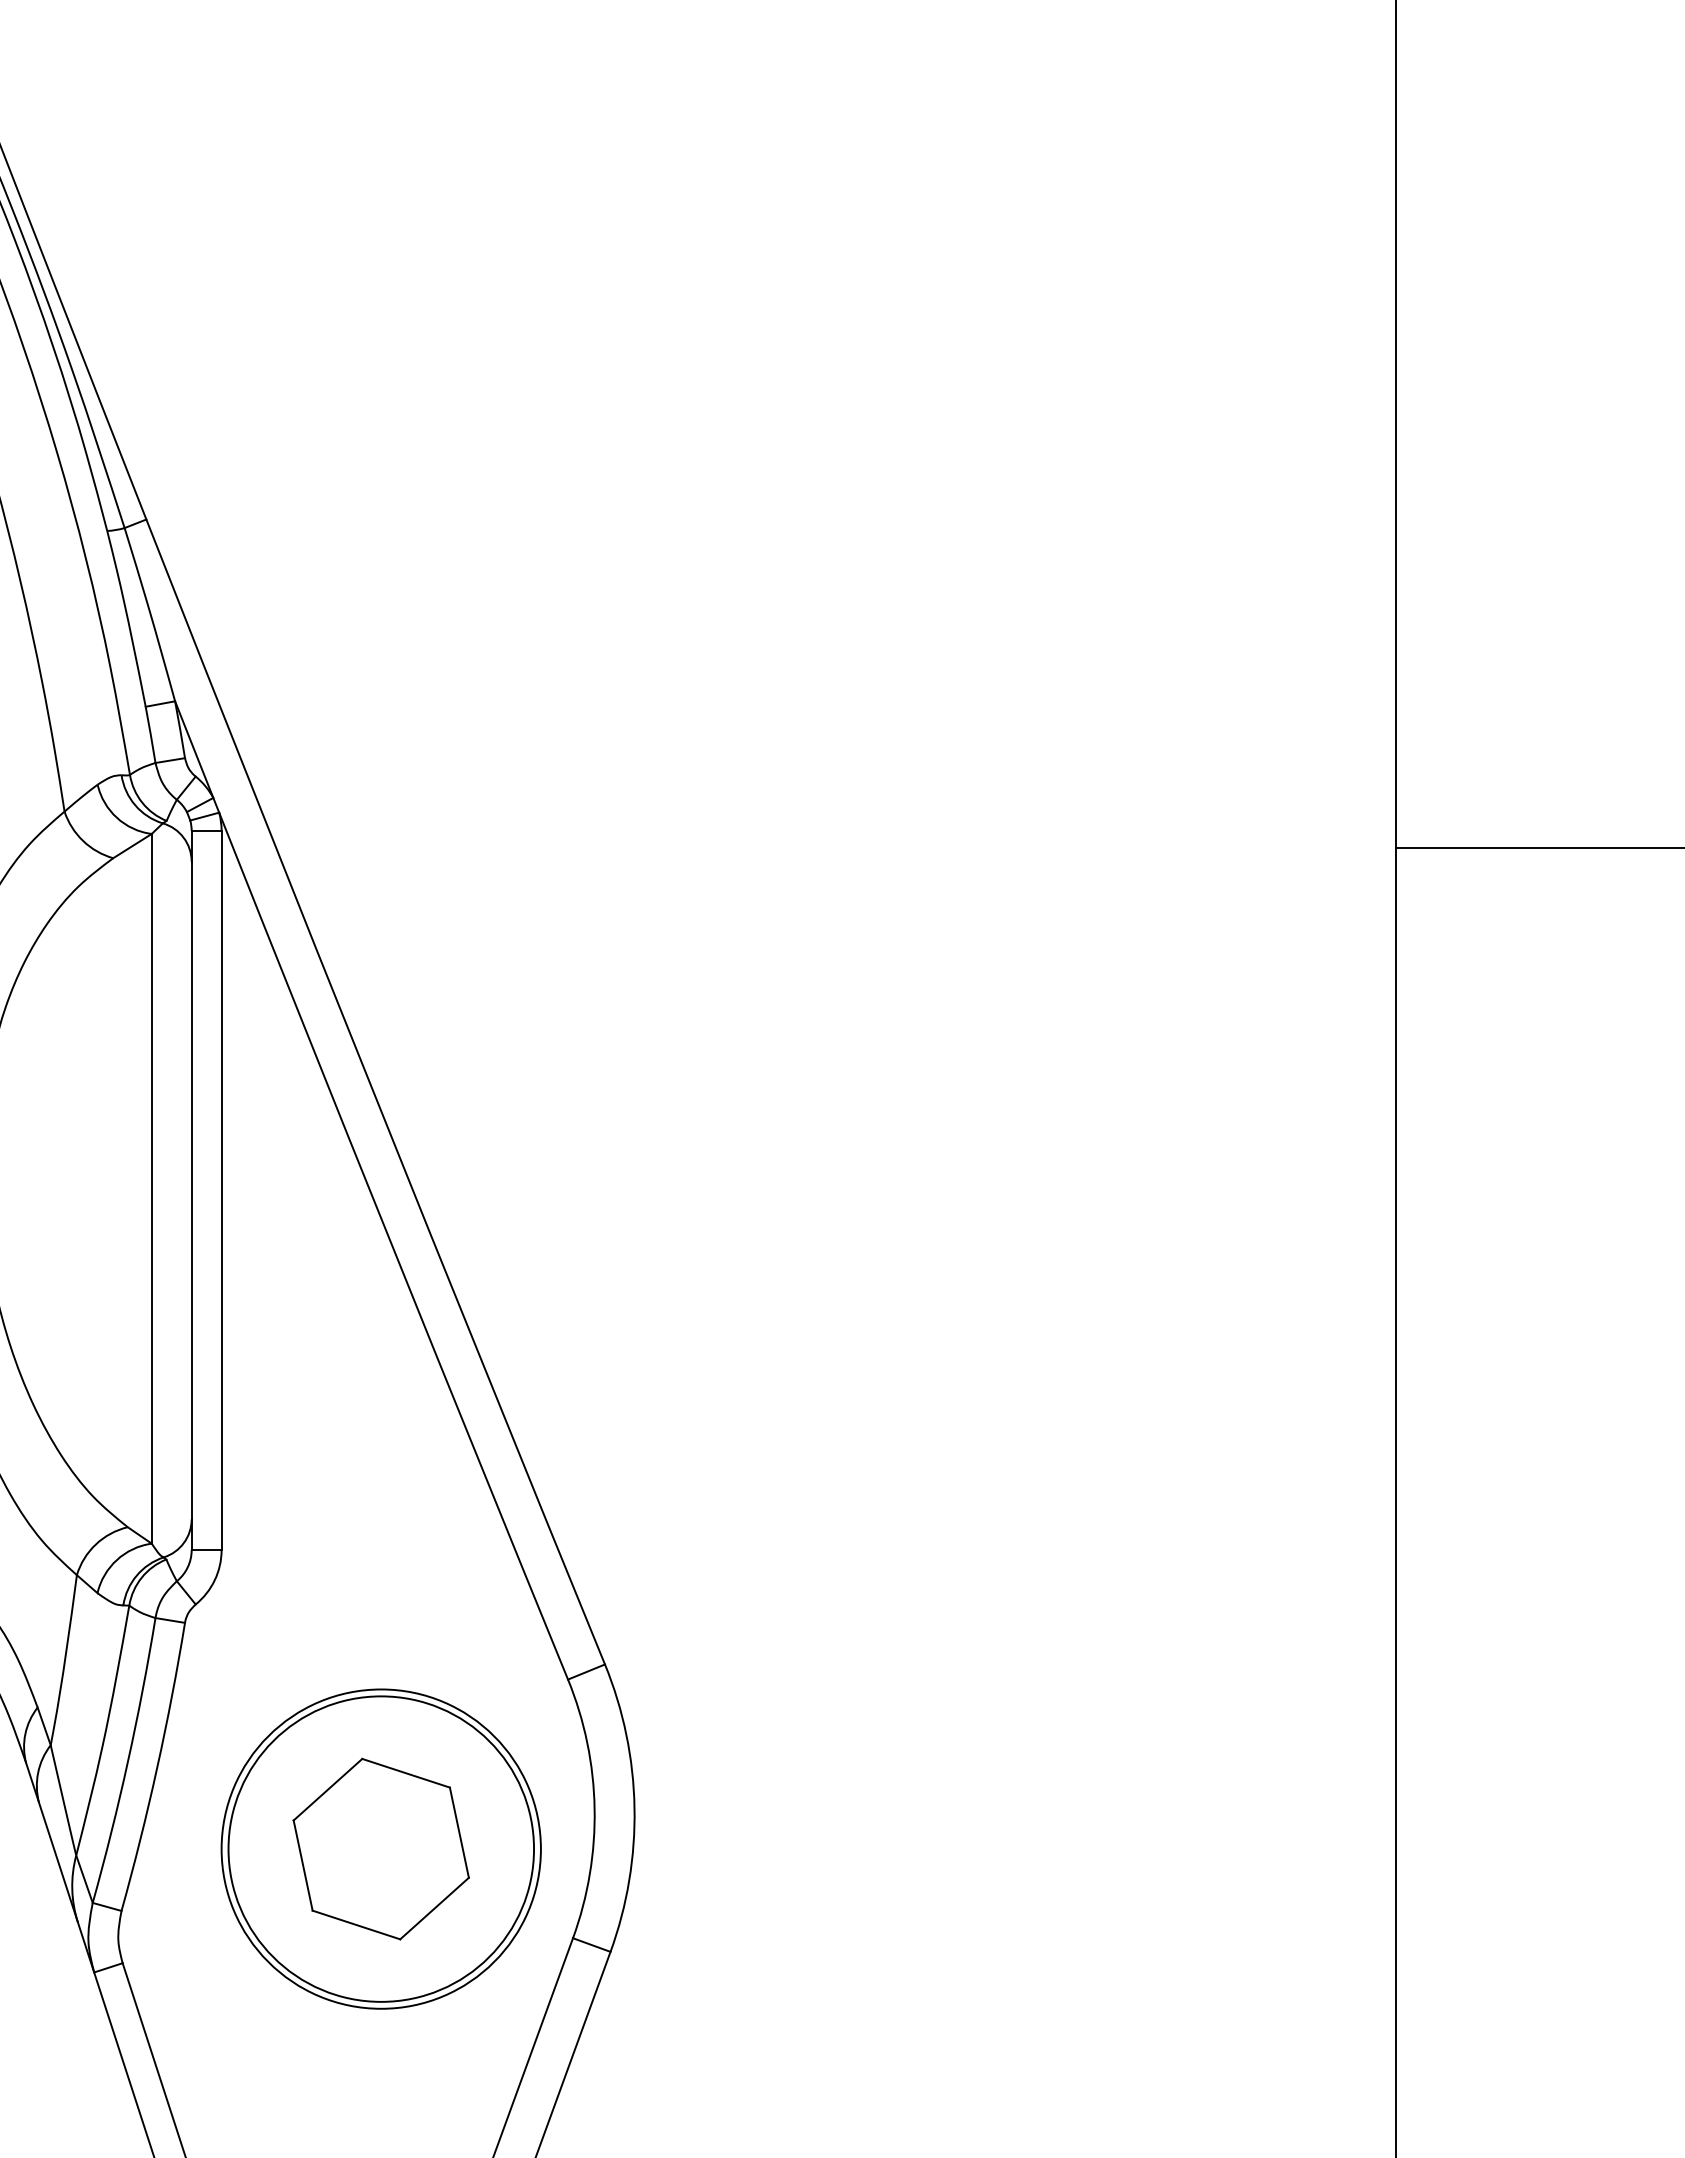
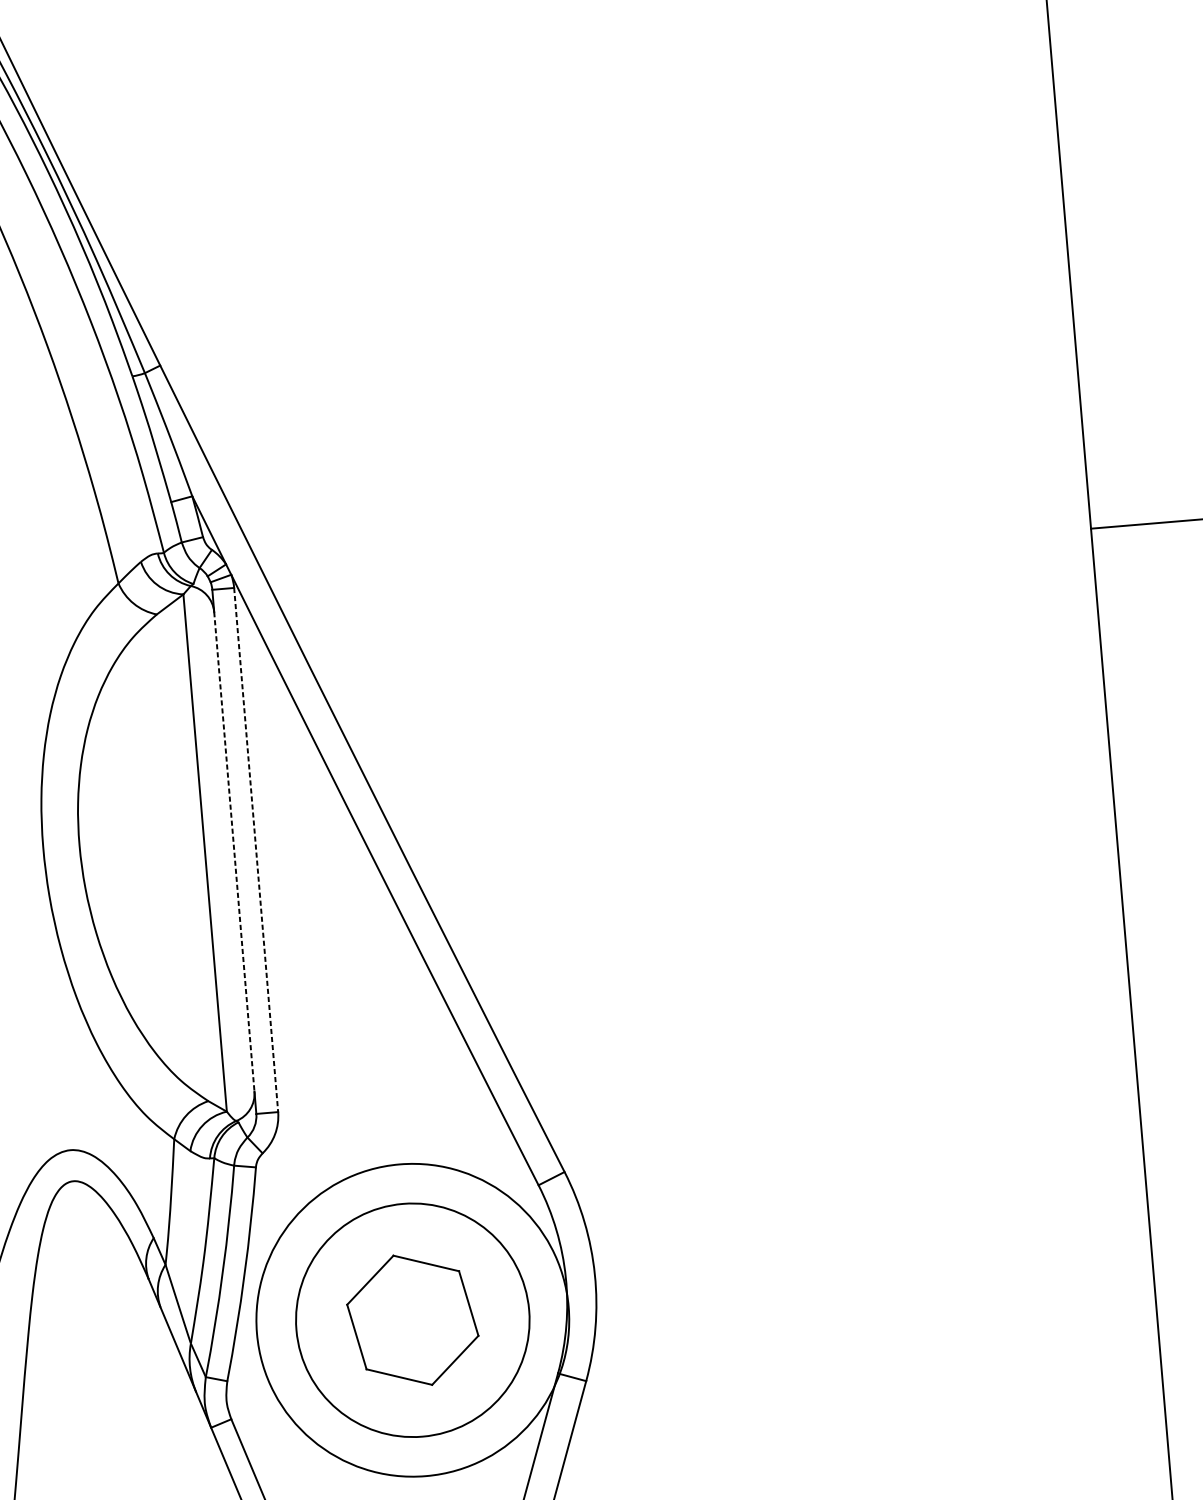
line: (191, 1190) -> (234, 851), solid -> dashed
line: (221, 1190) -> (256, 850), solid -> dashed
circle: (381, 1848) -> (412, 1319), size x1.4

